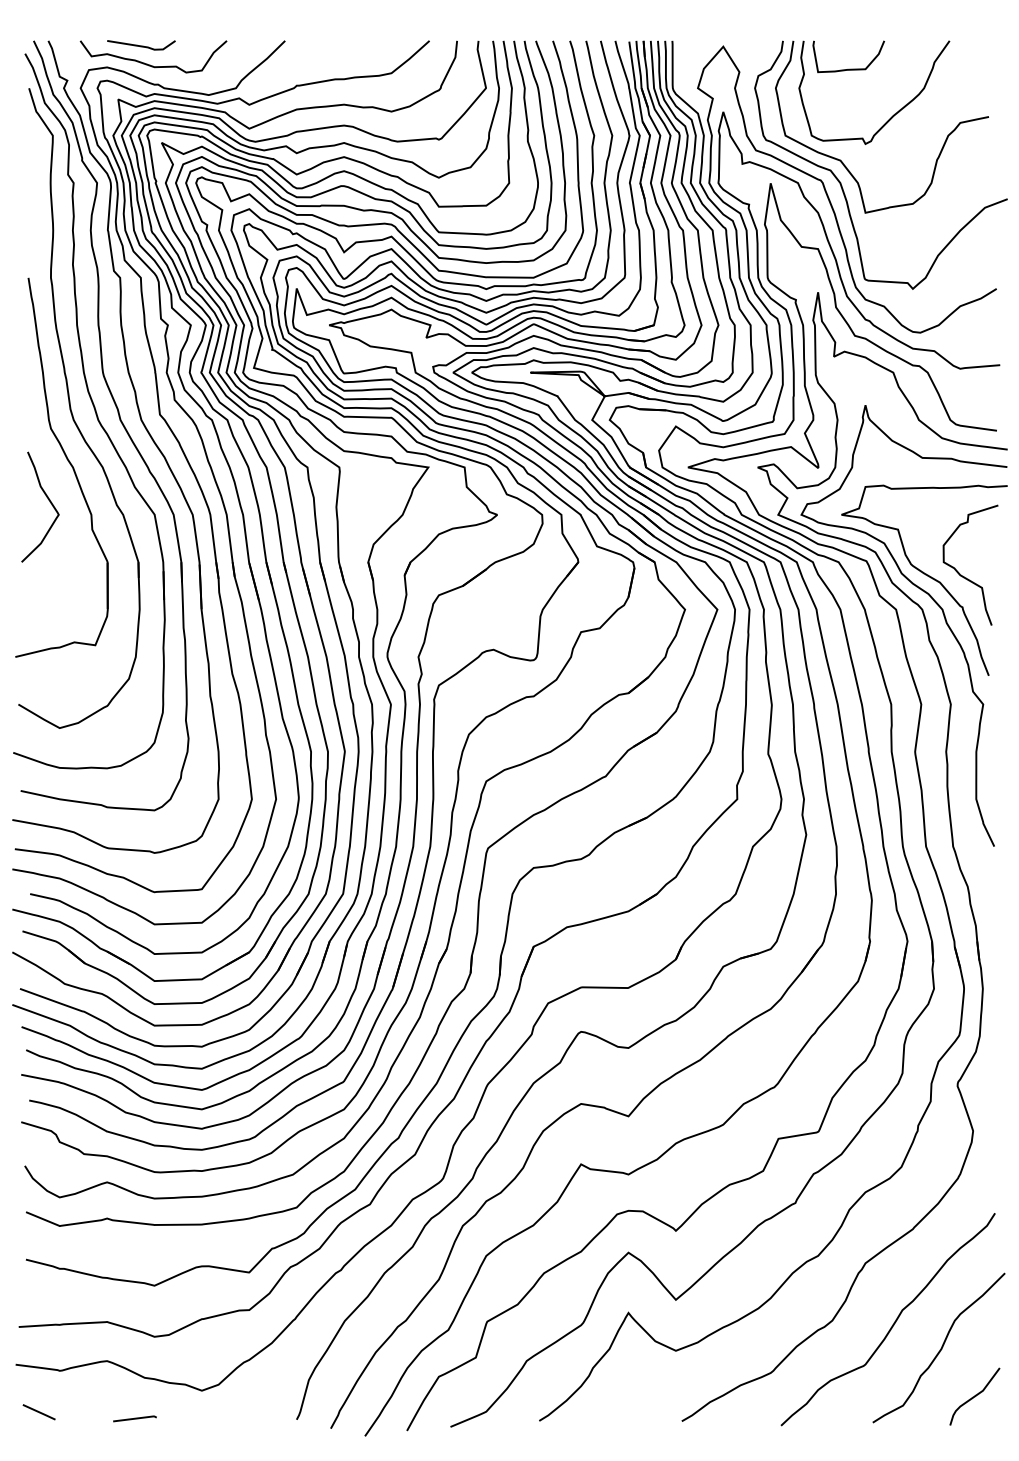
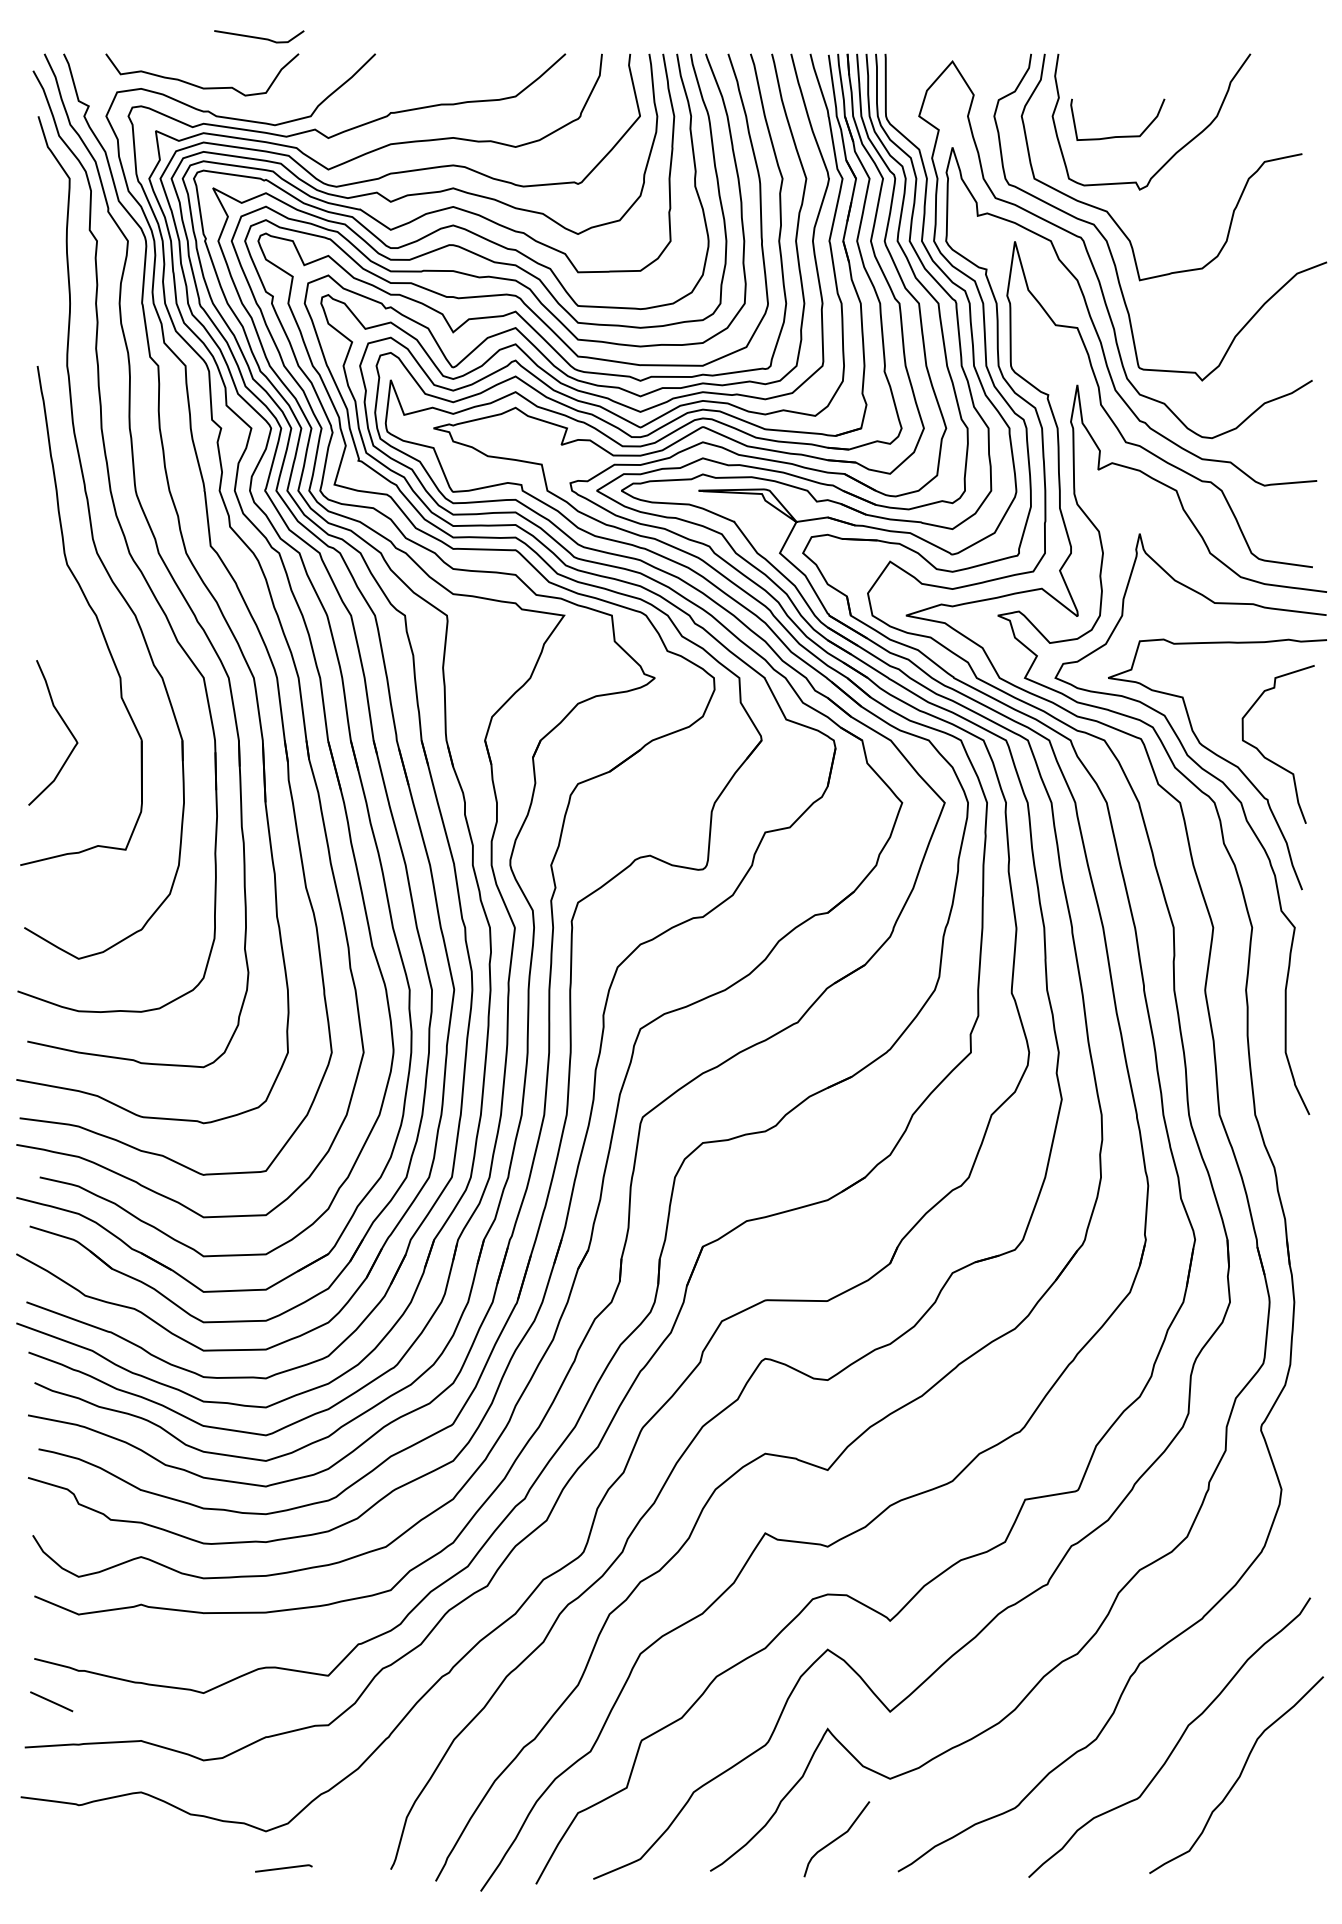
line: (141, 45) -> (259, 37), moved
curve: (852, 68) -> (1122, 135), moved
curve: (48, 500) -> (64, 724), moved
curve: (974, 1396) -> (836, 1839), moved
line: (39, 1412) -> (51, 1701), moved
line: (134, 1418) -> (283, 1868), moved

